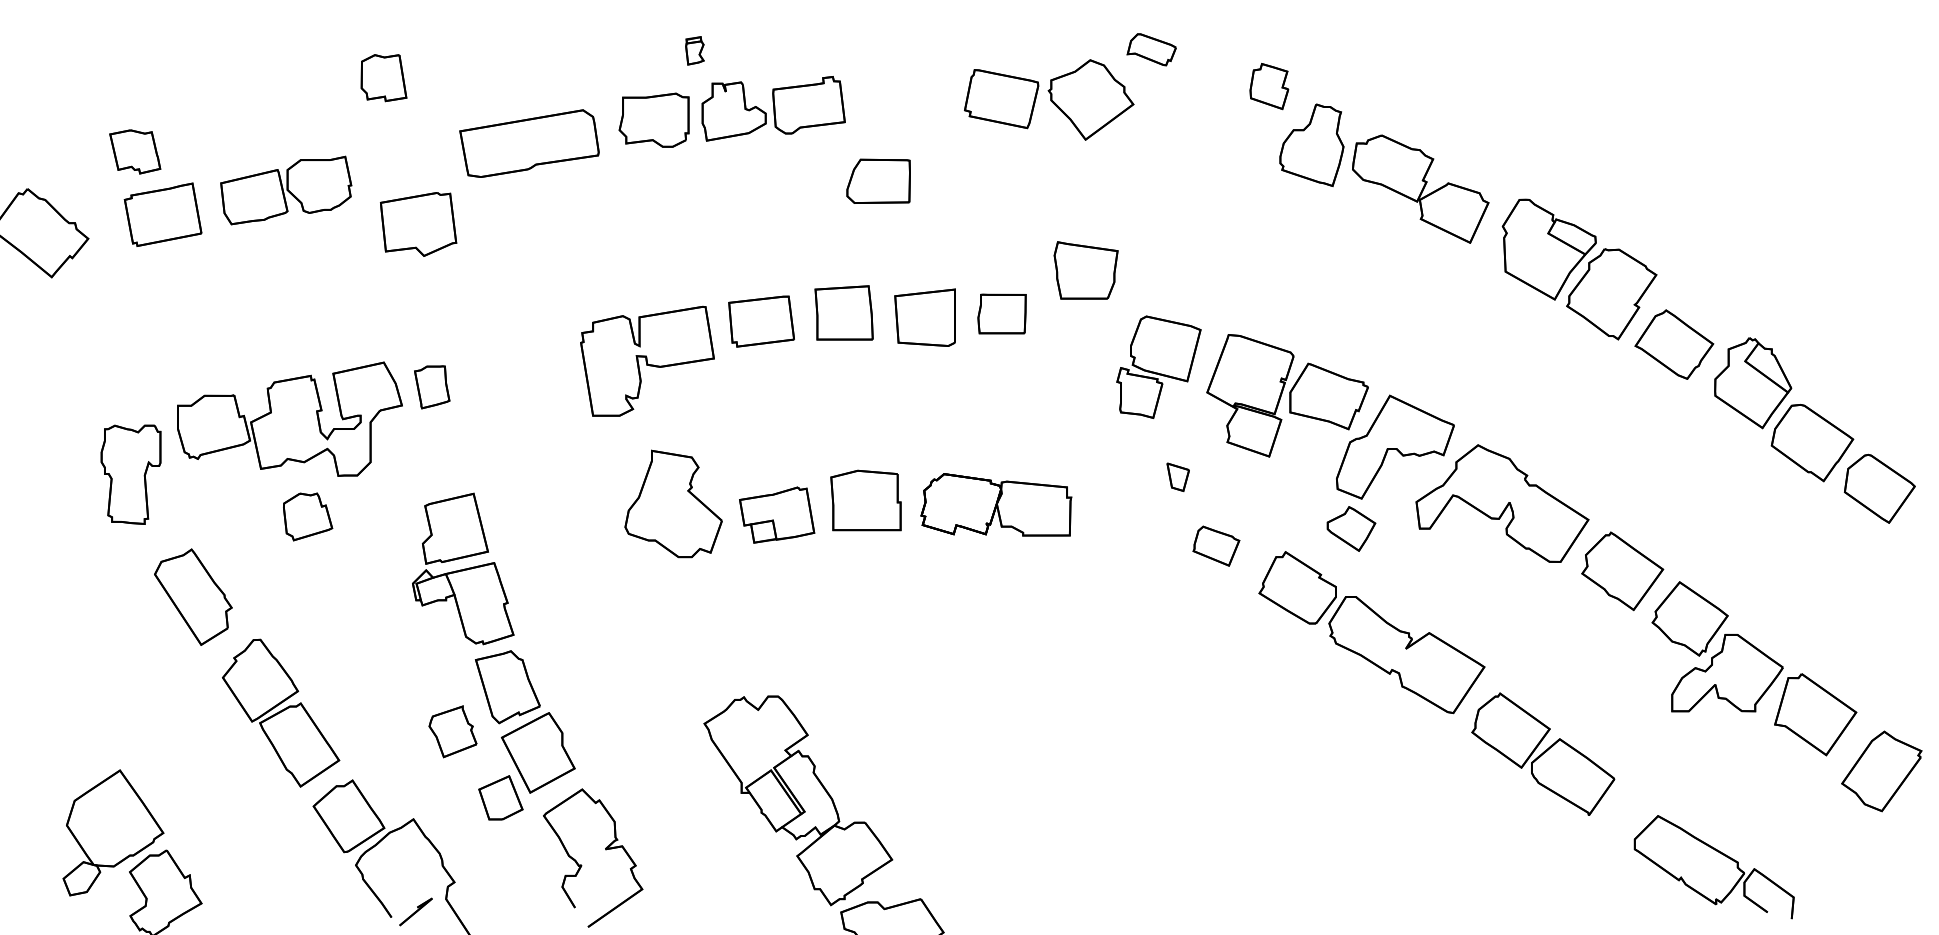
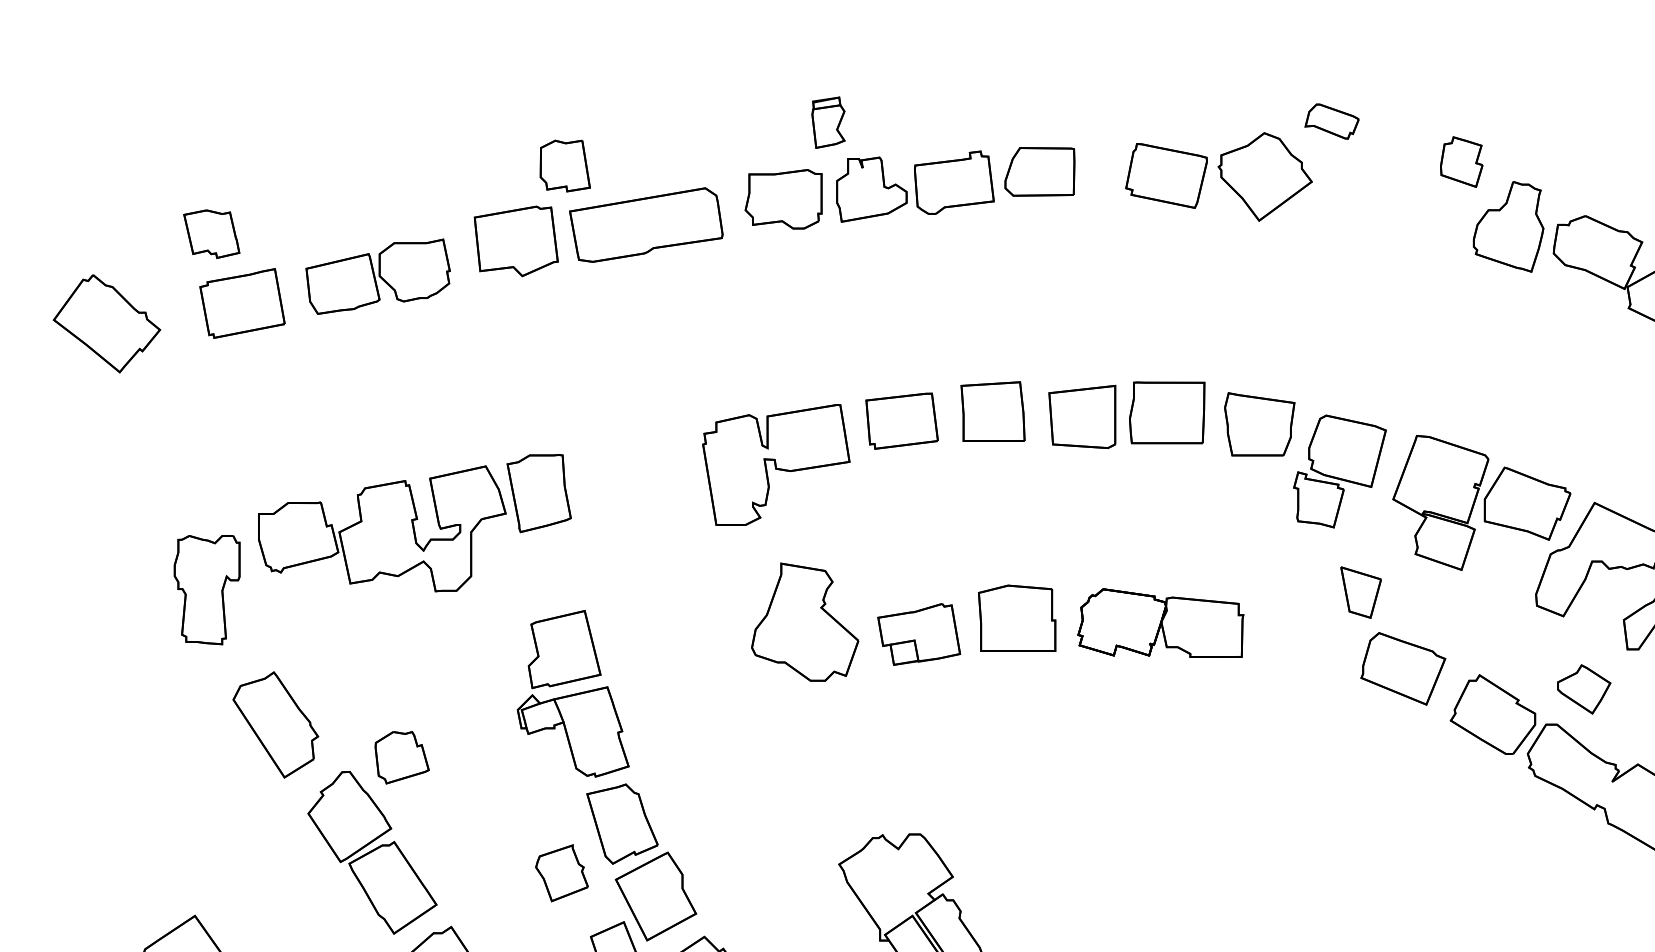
part: (694, 50) -> (828, 122), size x1.67
part: (383, 78) -> (564, 166), moved
part: (878, 180) -> (1039, 170), moved
part: (418, 224) -> (516, 241), moved
part: (1085, 270) -> (1259, 424), moved
part: (1001, 313) -> (1166, 412), size x1.43
part: (431, 387) -> (538, 493), size x1.67
part: (1178, 477) -> (1361, 593), size x1.67
part: (308, 516) -> (402, 757), moved
part: (1351, 528) -> (1584, 688), moved
part: (1216, 545) -> (1403, 667), size x1.67

